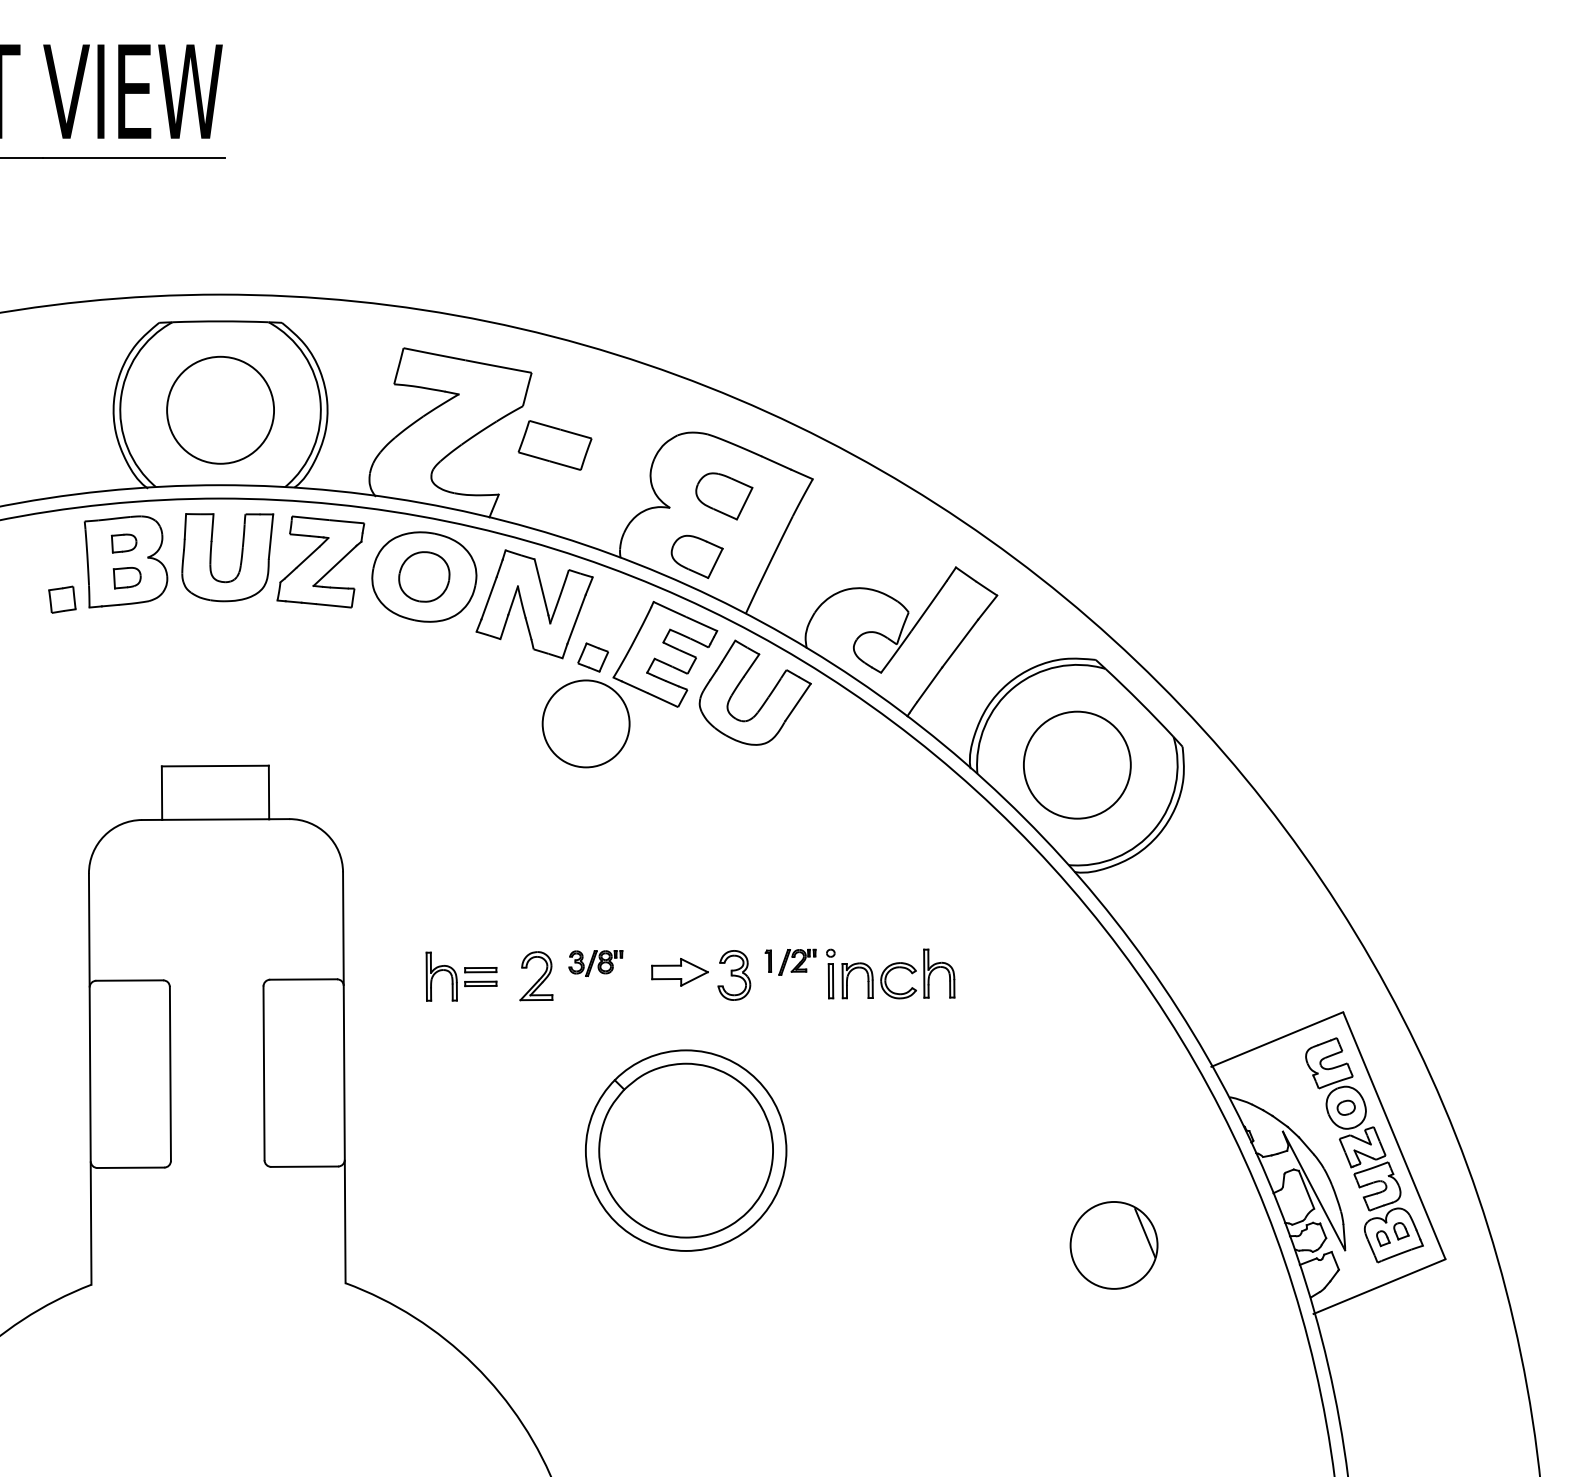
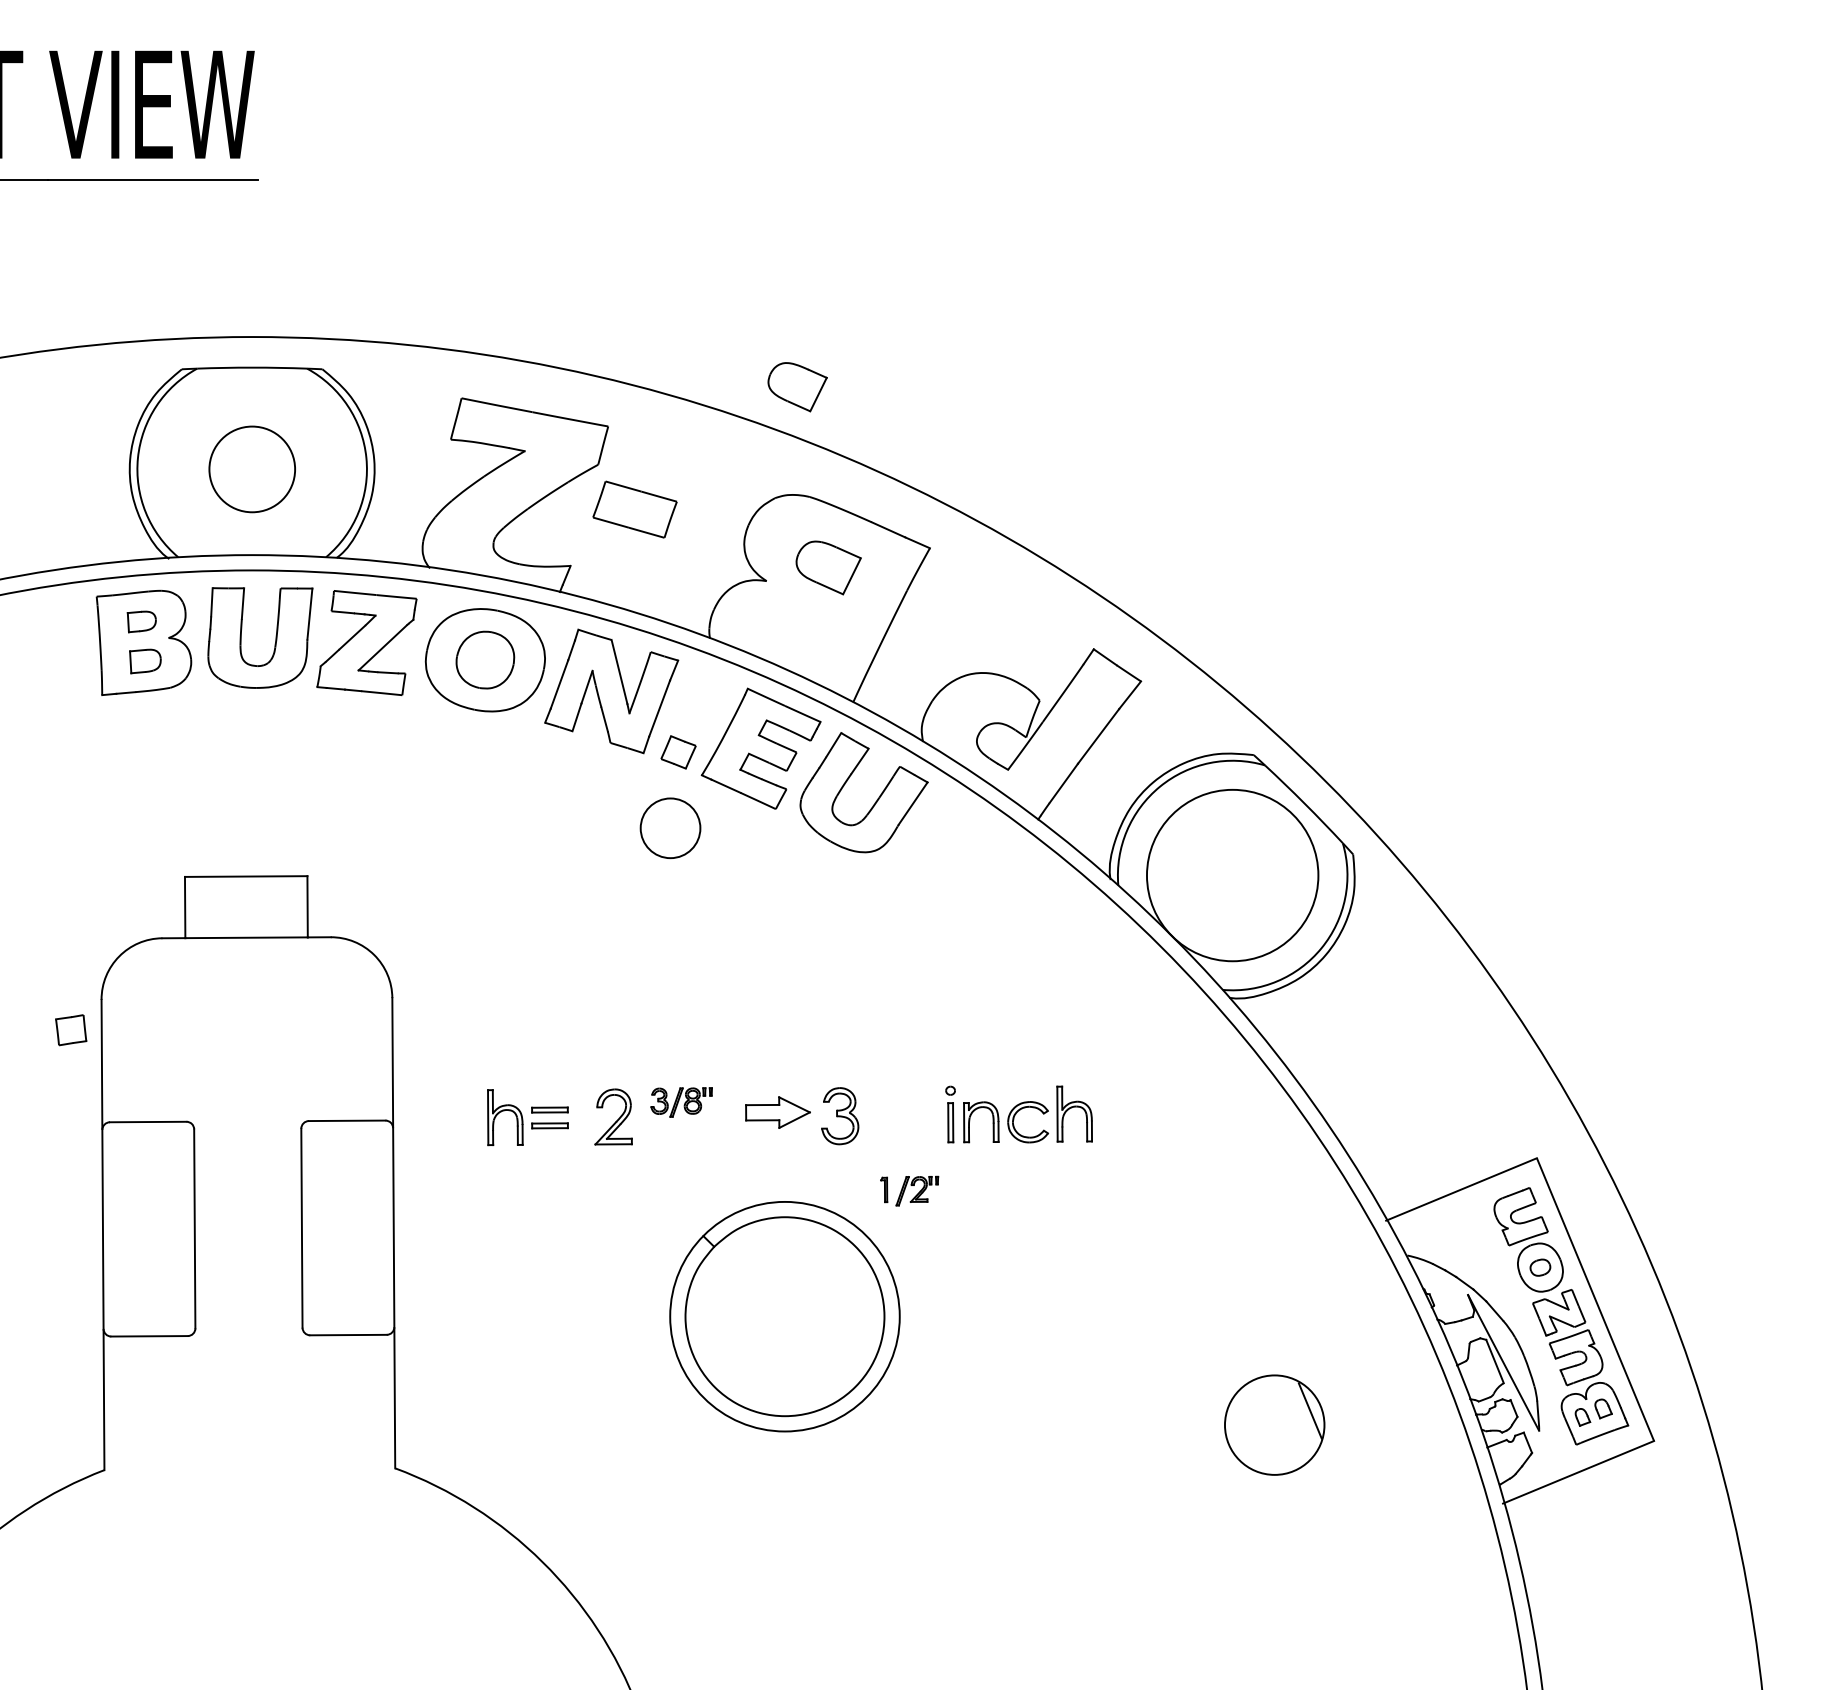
circle: (220, 410) -> (252, 469), size x0.7
part: (697, 557) -> (797, 387), moved
part: (62, 600) -> (71, 1030), moved
circle: (586, 724) -> (670, 828), size x0.6
circle: (1077, 765) -> (1232, 875), size x1.4
part: (790, 961) -> (909, 1190), moved

